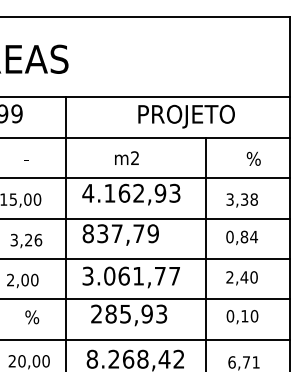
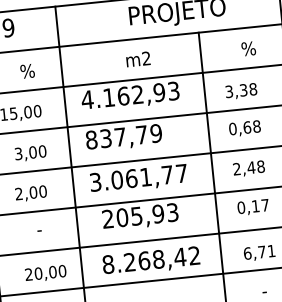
text: (126, 157) -> (137, 58), moved
text: (31, 158) -> (27, 70), - -> %
text: (249, 236) -> (252, 126), 0,84 -> 0,68
text: (33, 239) -> (37, 151), 3,26 -> 3,00
text: (253, 277) -> (260, 166), 2,40 -> 2,48
text: (110, 314) -> (121, 218), 285,93 -> 205,93
text: (254, 316) -> (265, 205), 0,10 -> 0,17
text: (32, 317) -> (44, 229), % -> -

